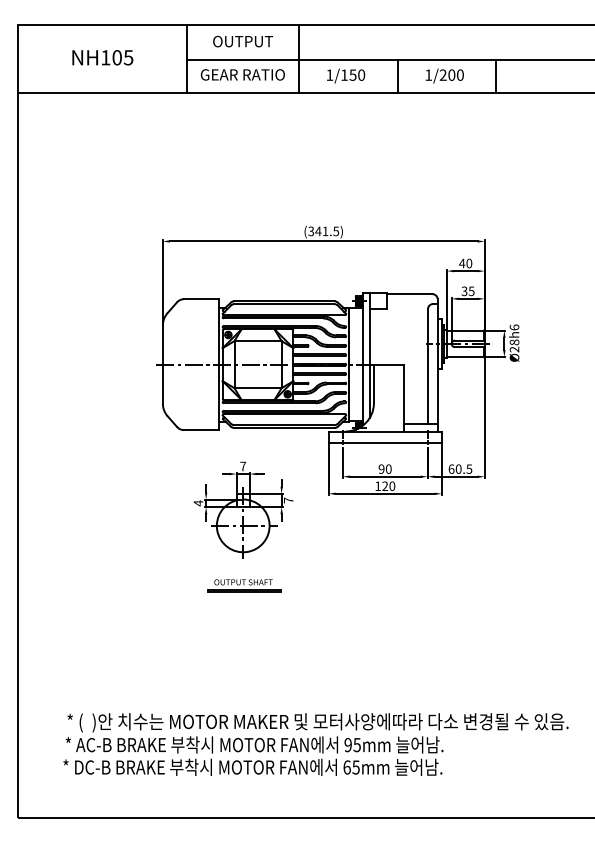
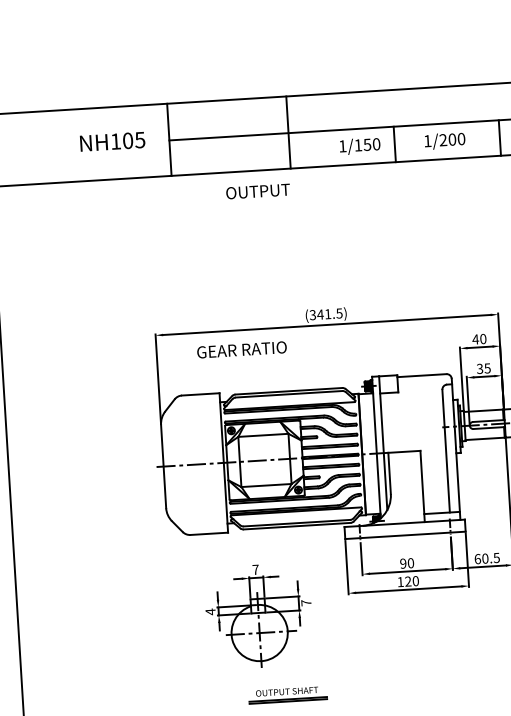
text: (242, 41) -> (257, 191), moved
text: (102, 57) -> (112, 141), moved
text: (242, 74) -> (241, 349), moved
text: (346, 75) -> (360, 145), moved
part: (244, 585) -> (288, 695), moved

